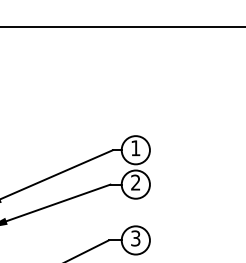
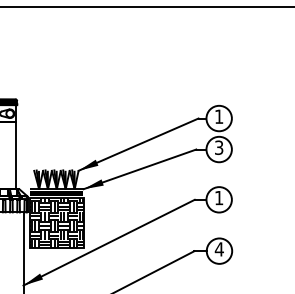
text: (136, 183) -> (219, 148), 2 -> 3
text: (136, 237) -> (219, 197), 3 -> 1

